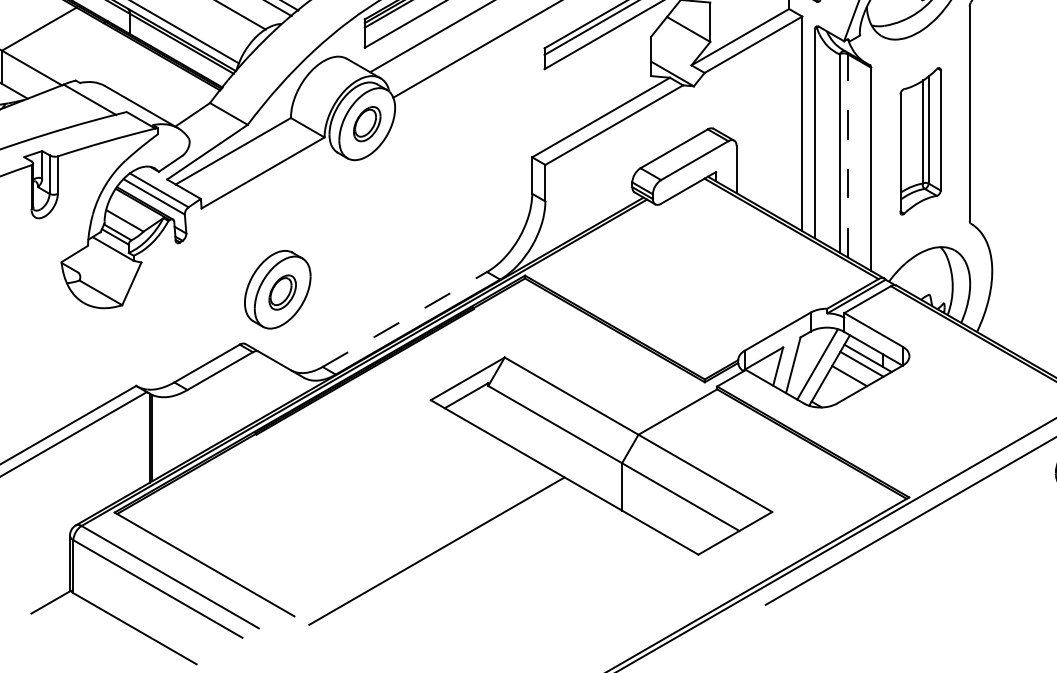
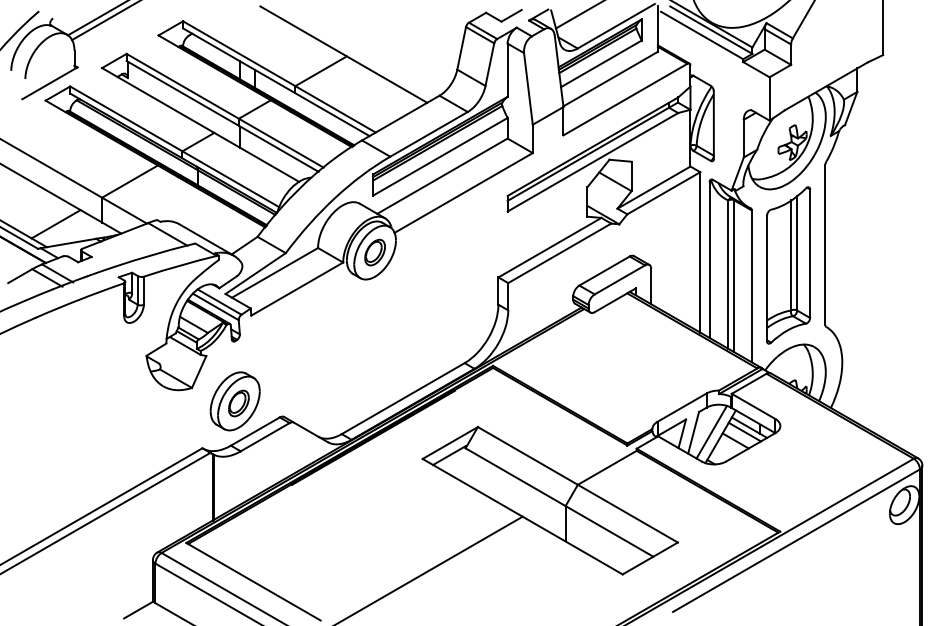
part: (920, 141) -> (788, 265), size x1.43
line: (848, 156) -> (734, 276), dashed -> solid
part: (276, 289) -> (234, 401), moved
line: (405, 319) -> (403, 398), dashed -> solid

